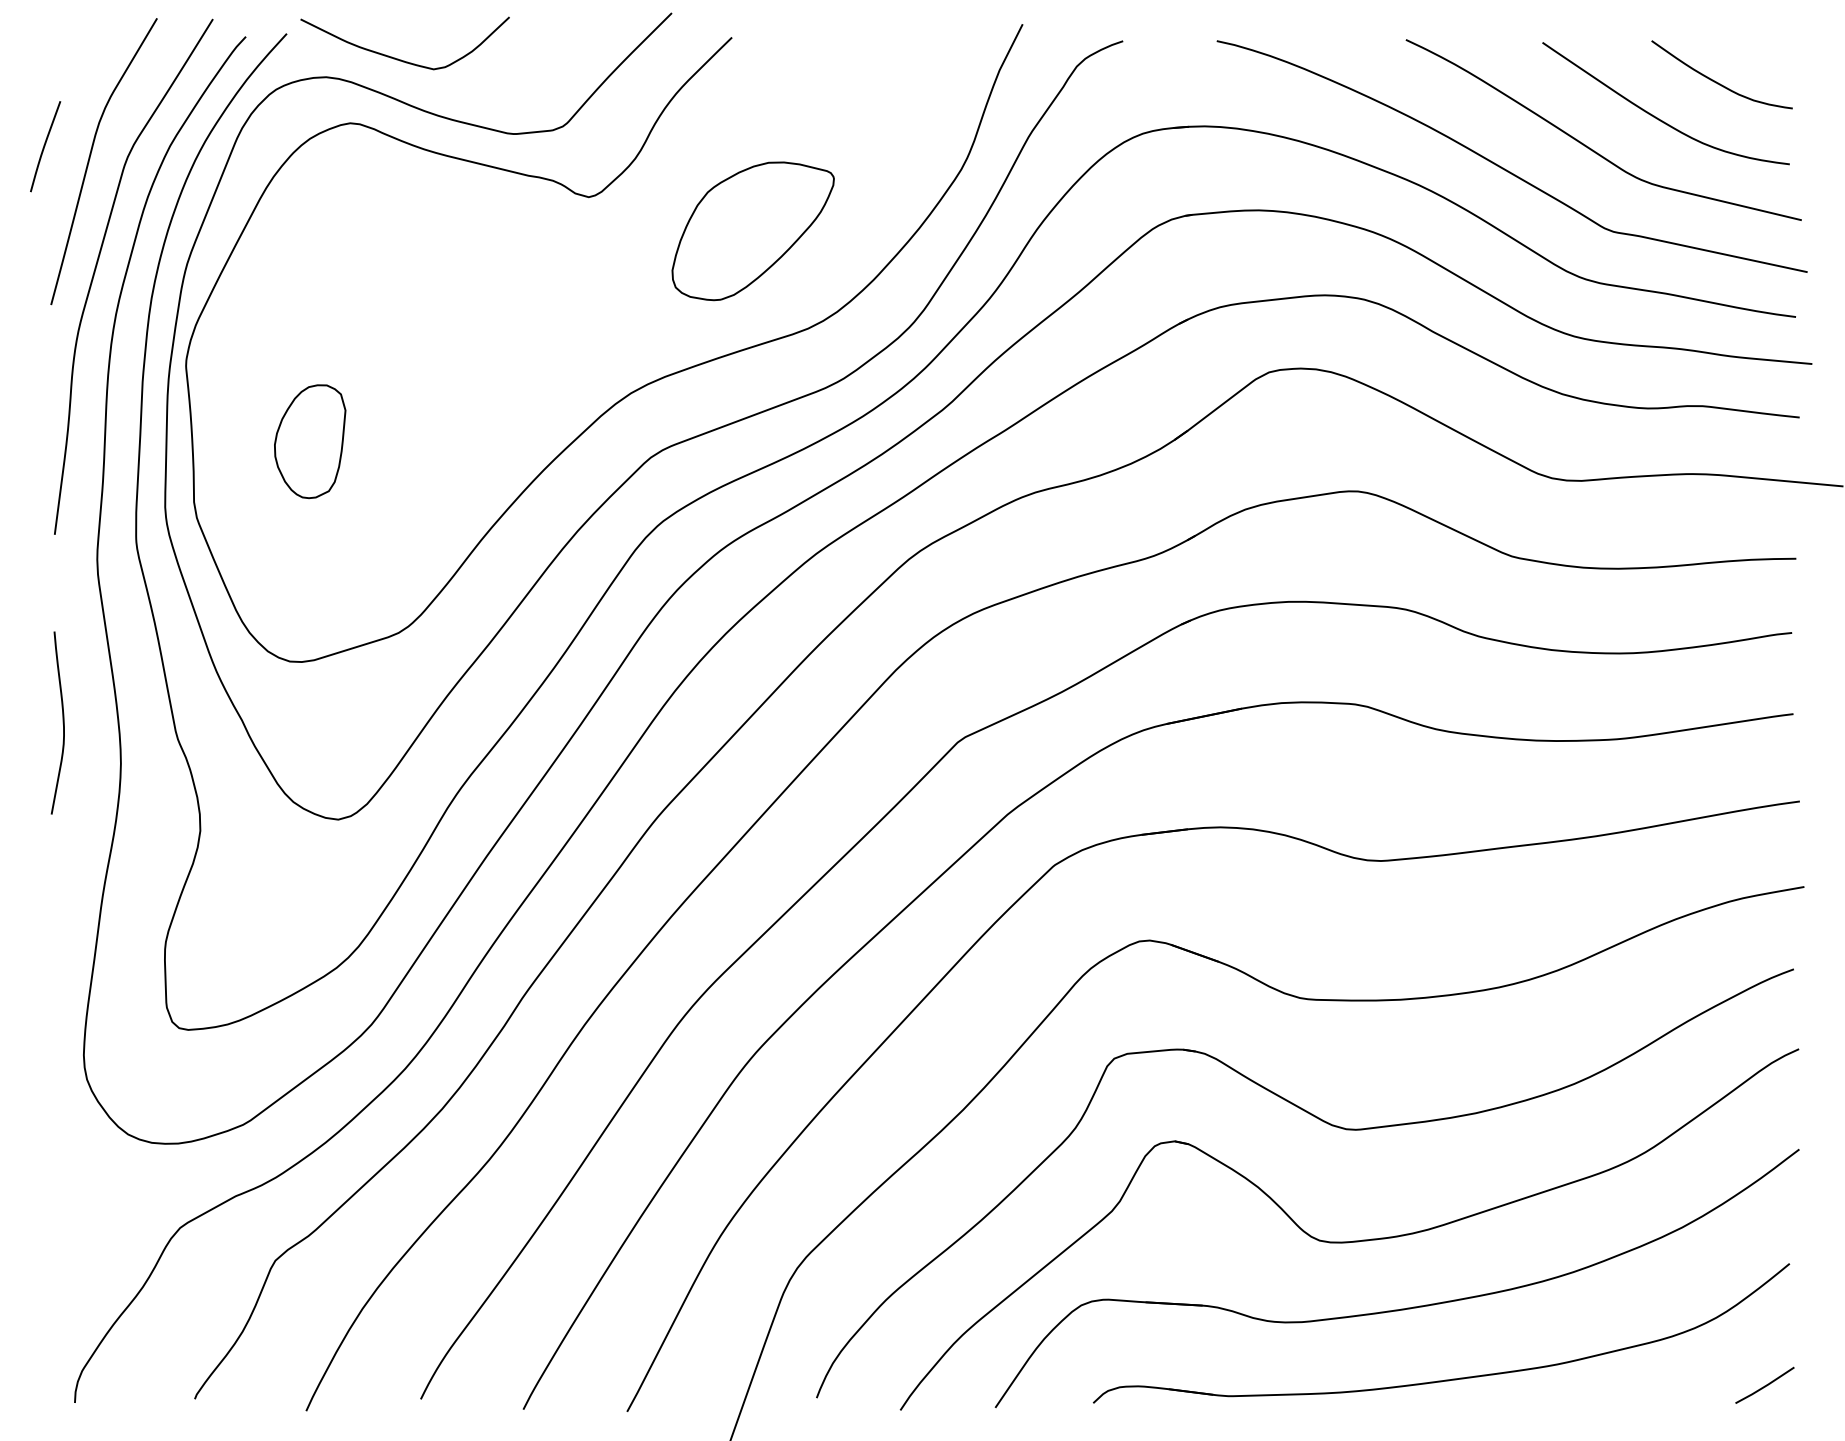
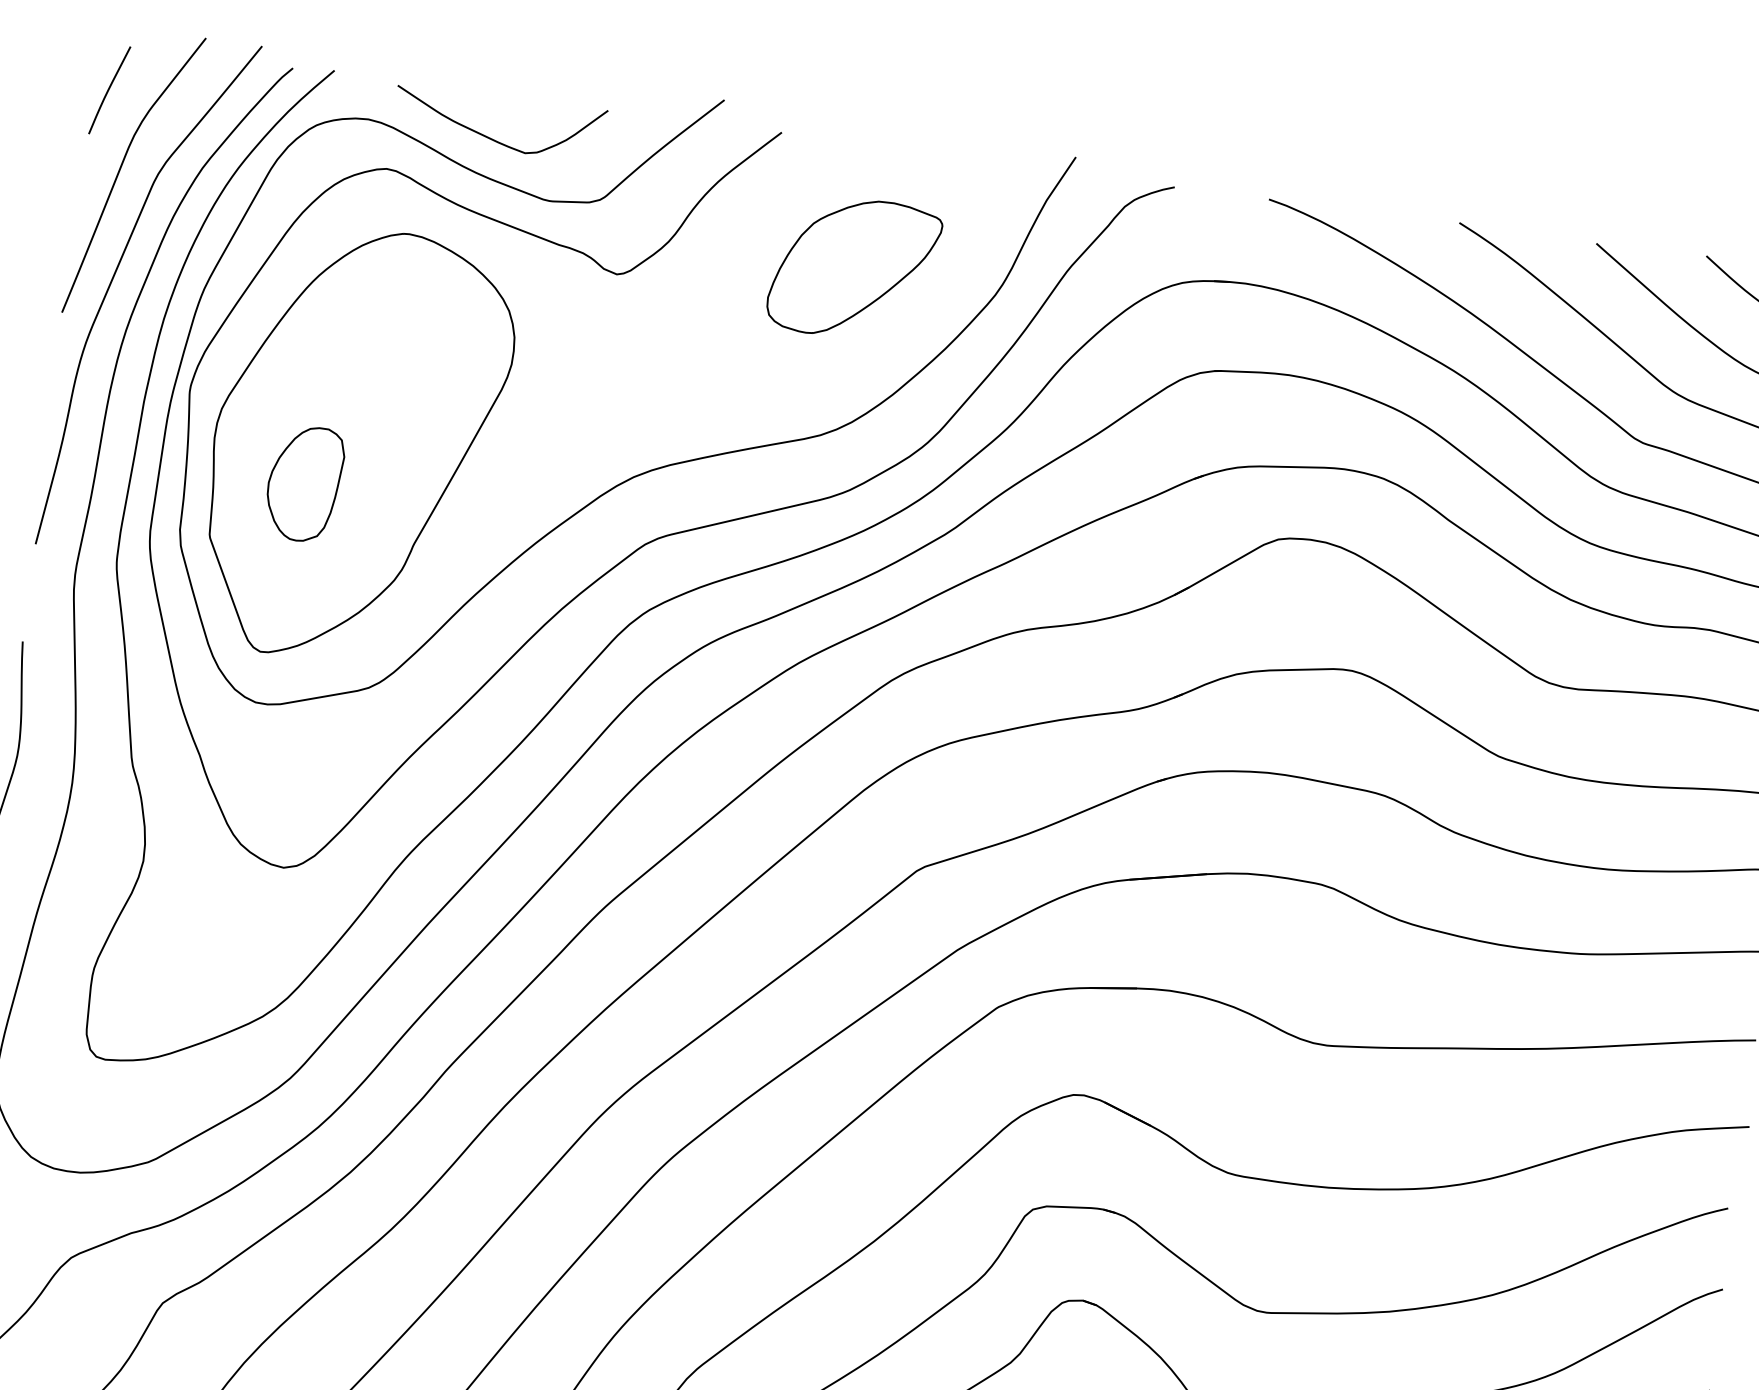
curve: (398, 58) -> (491, 137), moved
curve: (45, 146) -> (109, 90), moved
part: (752, 231) -> (853, 268), moved
part: (356, 397) -> (357, 445), added

